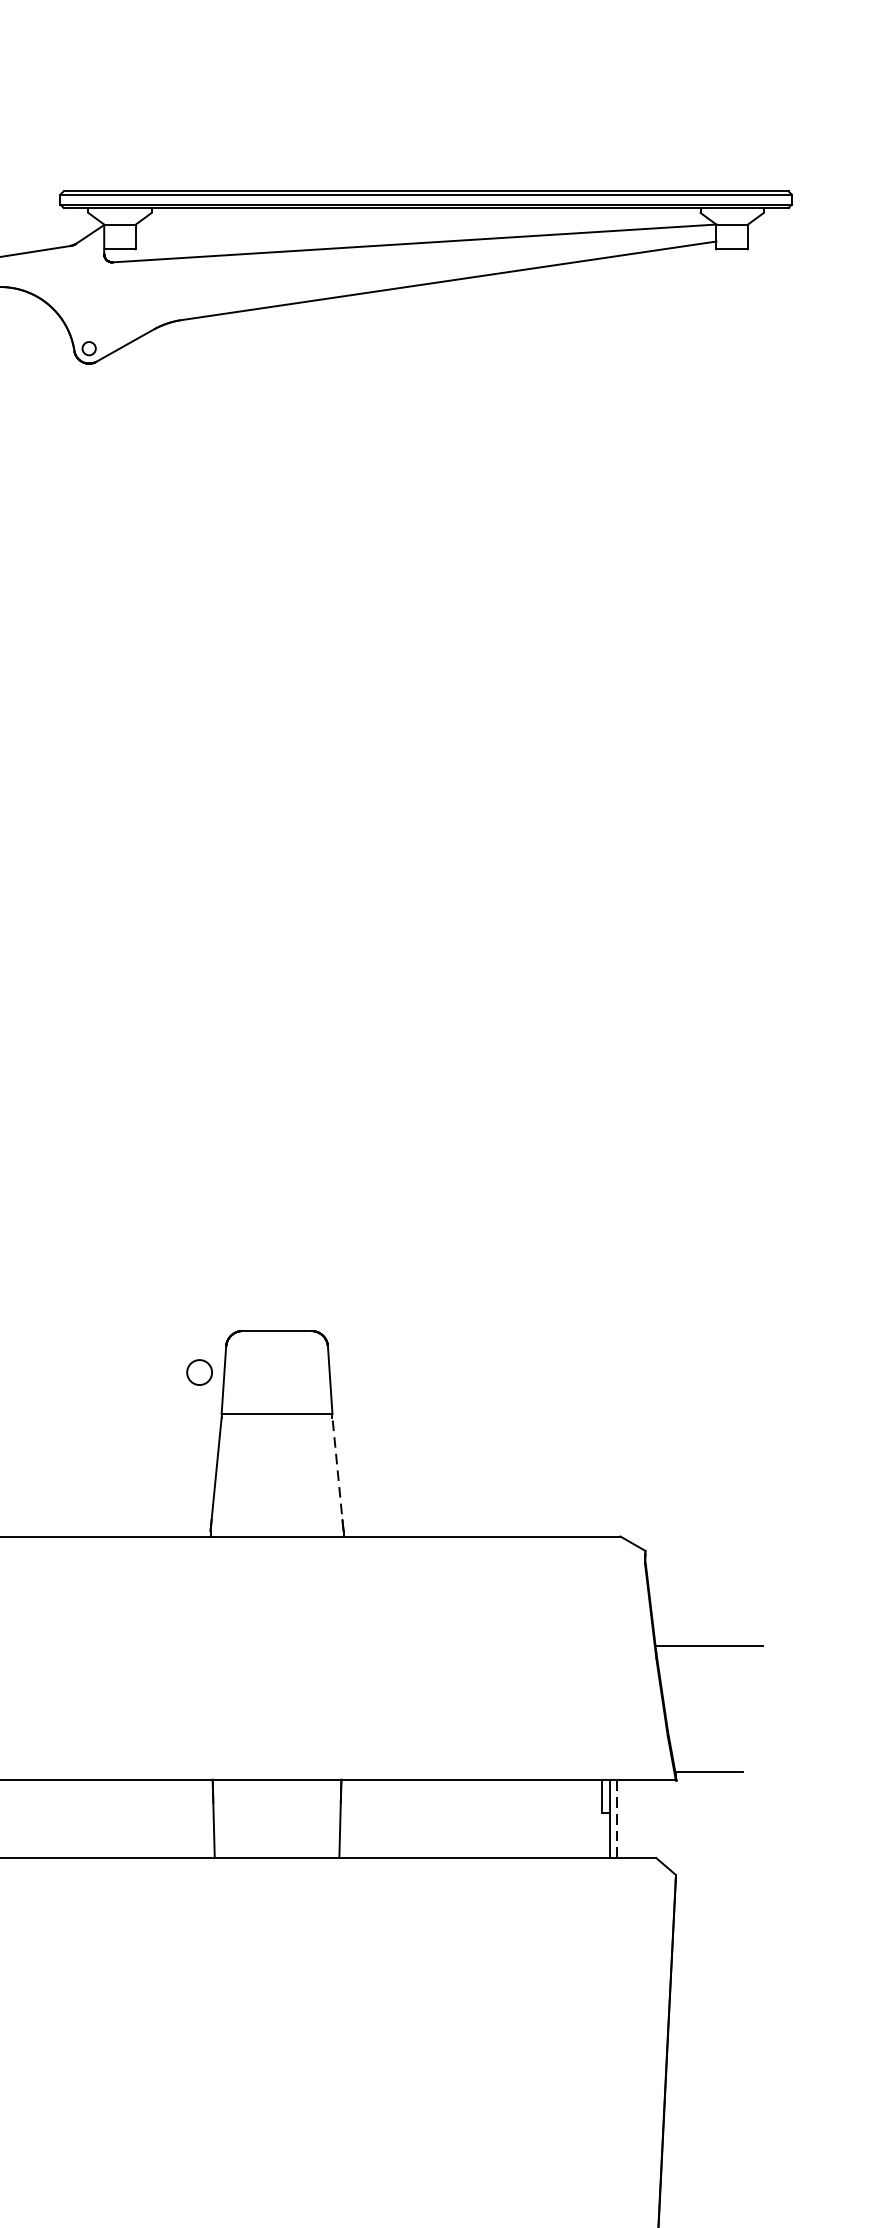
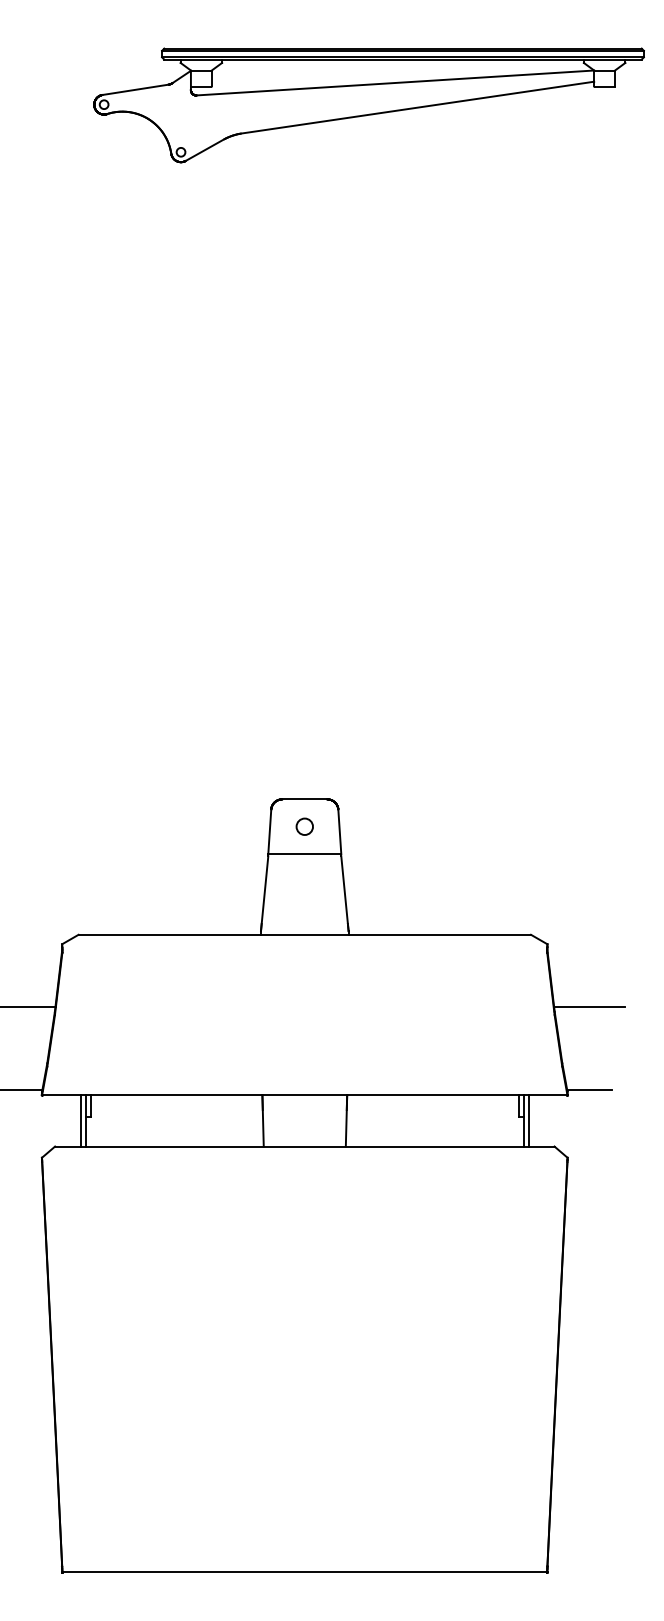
circle: (199, 1372) -> (304, 826), moved
line: (337, 1473) -> (344, 893), dashed -> solid
line: (618, 1818) -> (529, 1120), dashed -> solid

